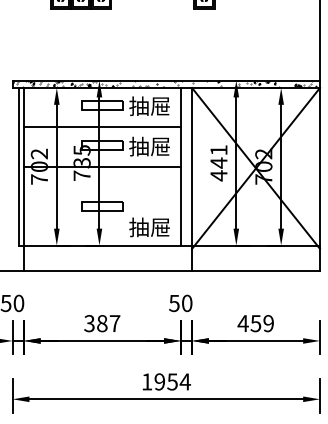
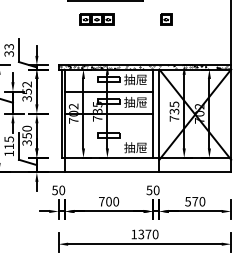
text: (218, 162) -> (174, 111), 441 -> 735
text: (101, 323) -> (108, 201), 387 -> 700
text: (254, 323) -> (194, 201), 459 -> 570
text: (172, 381) -> (148, 234), 1954 -> 1370

